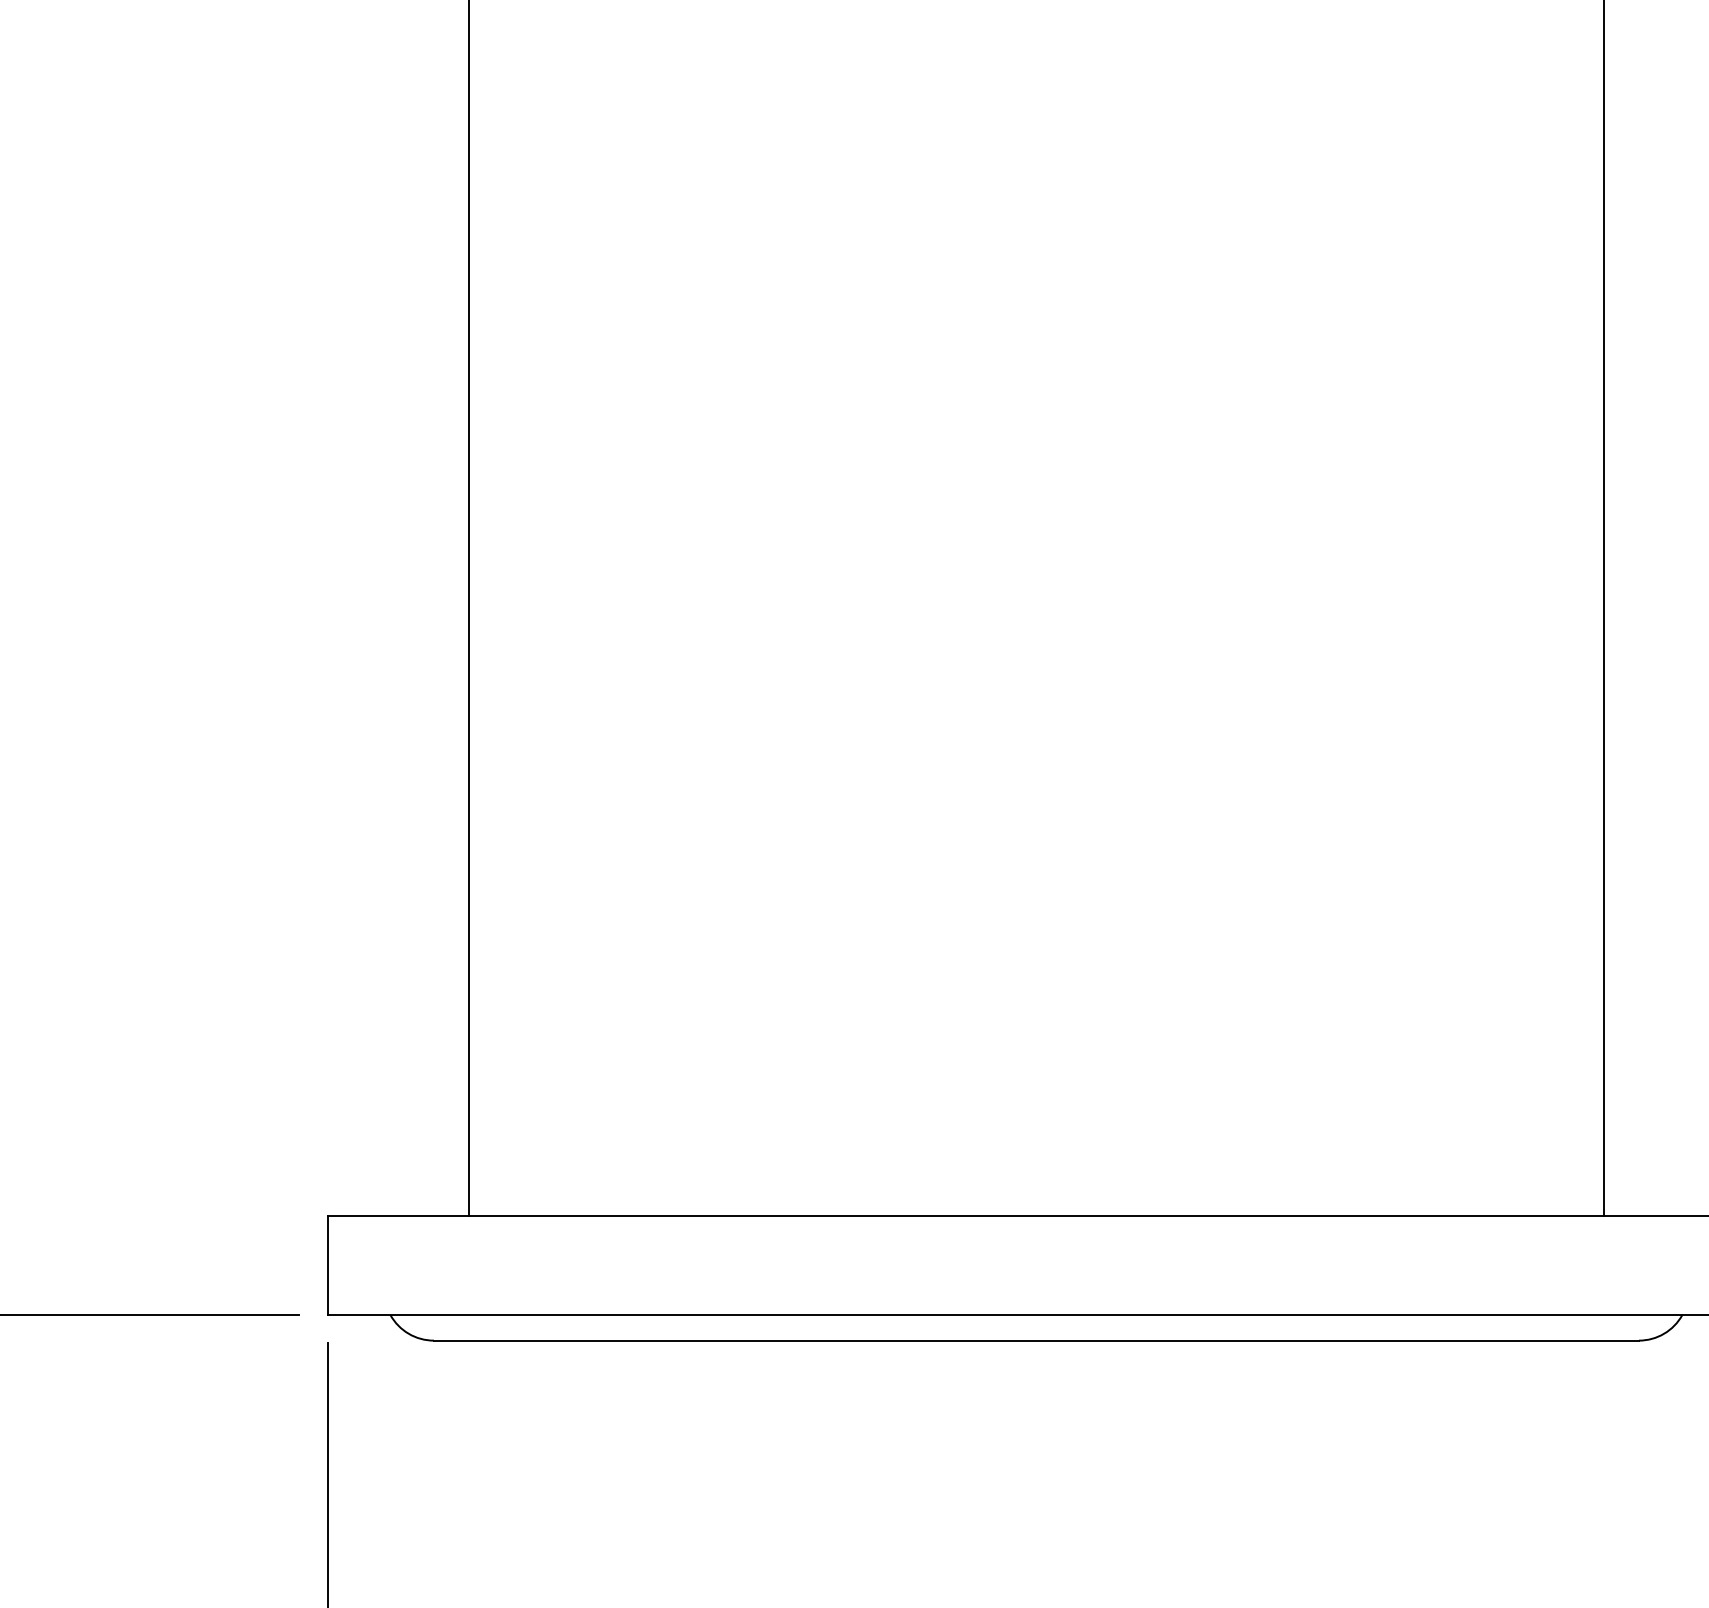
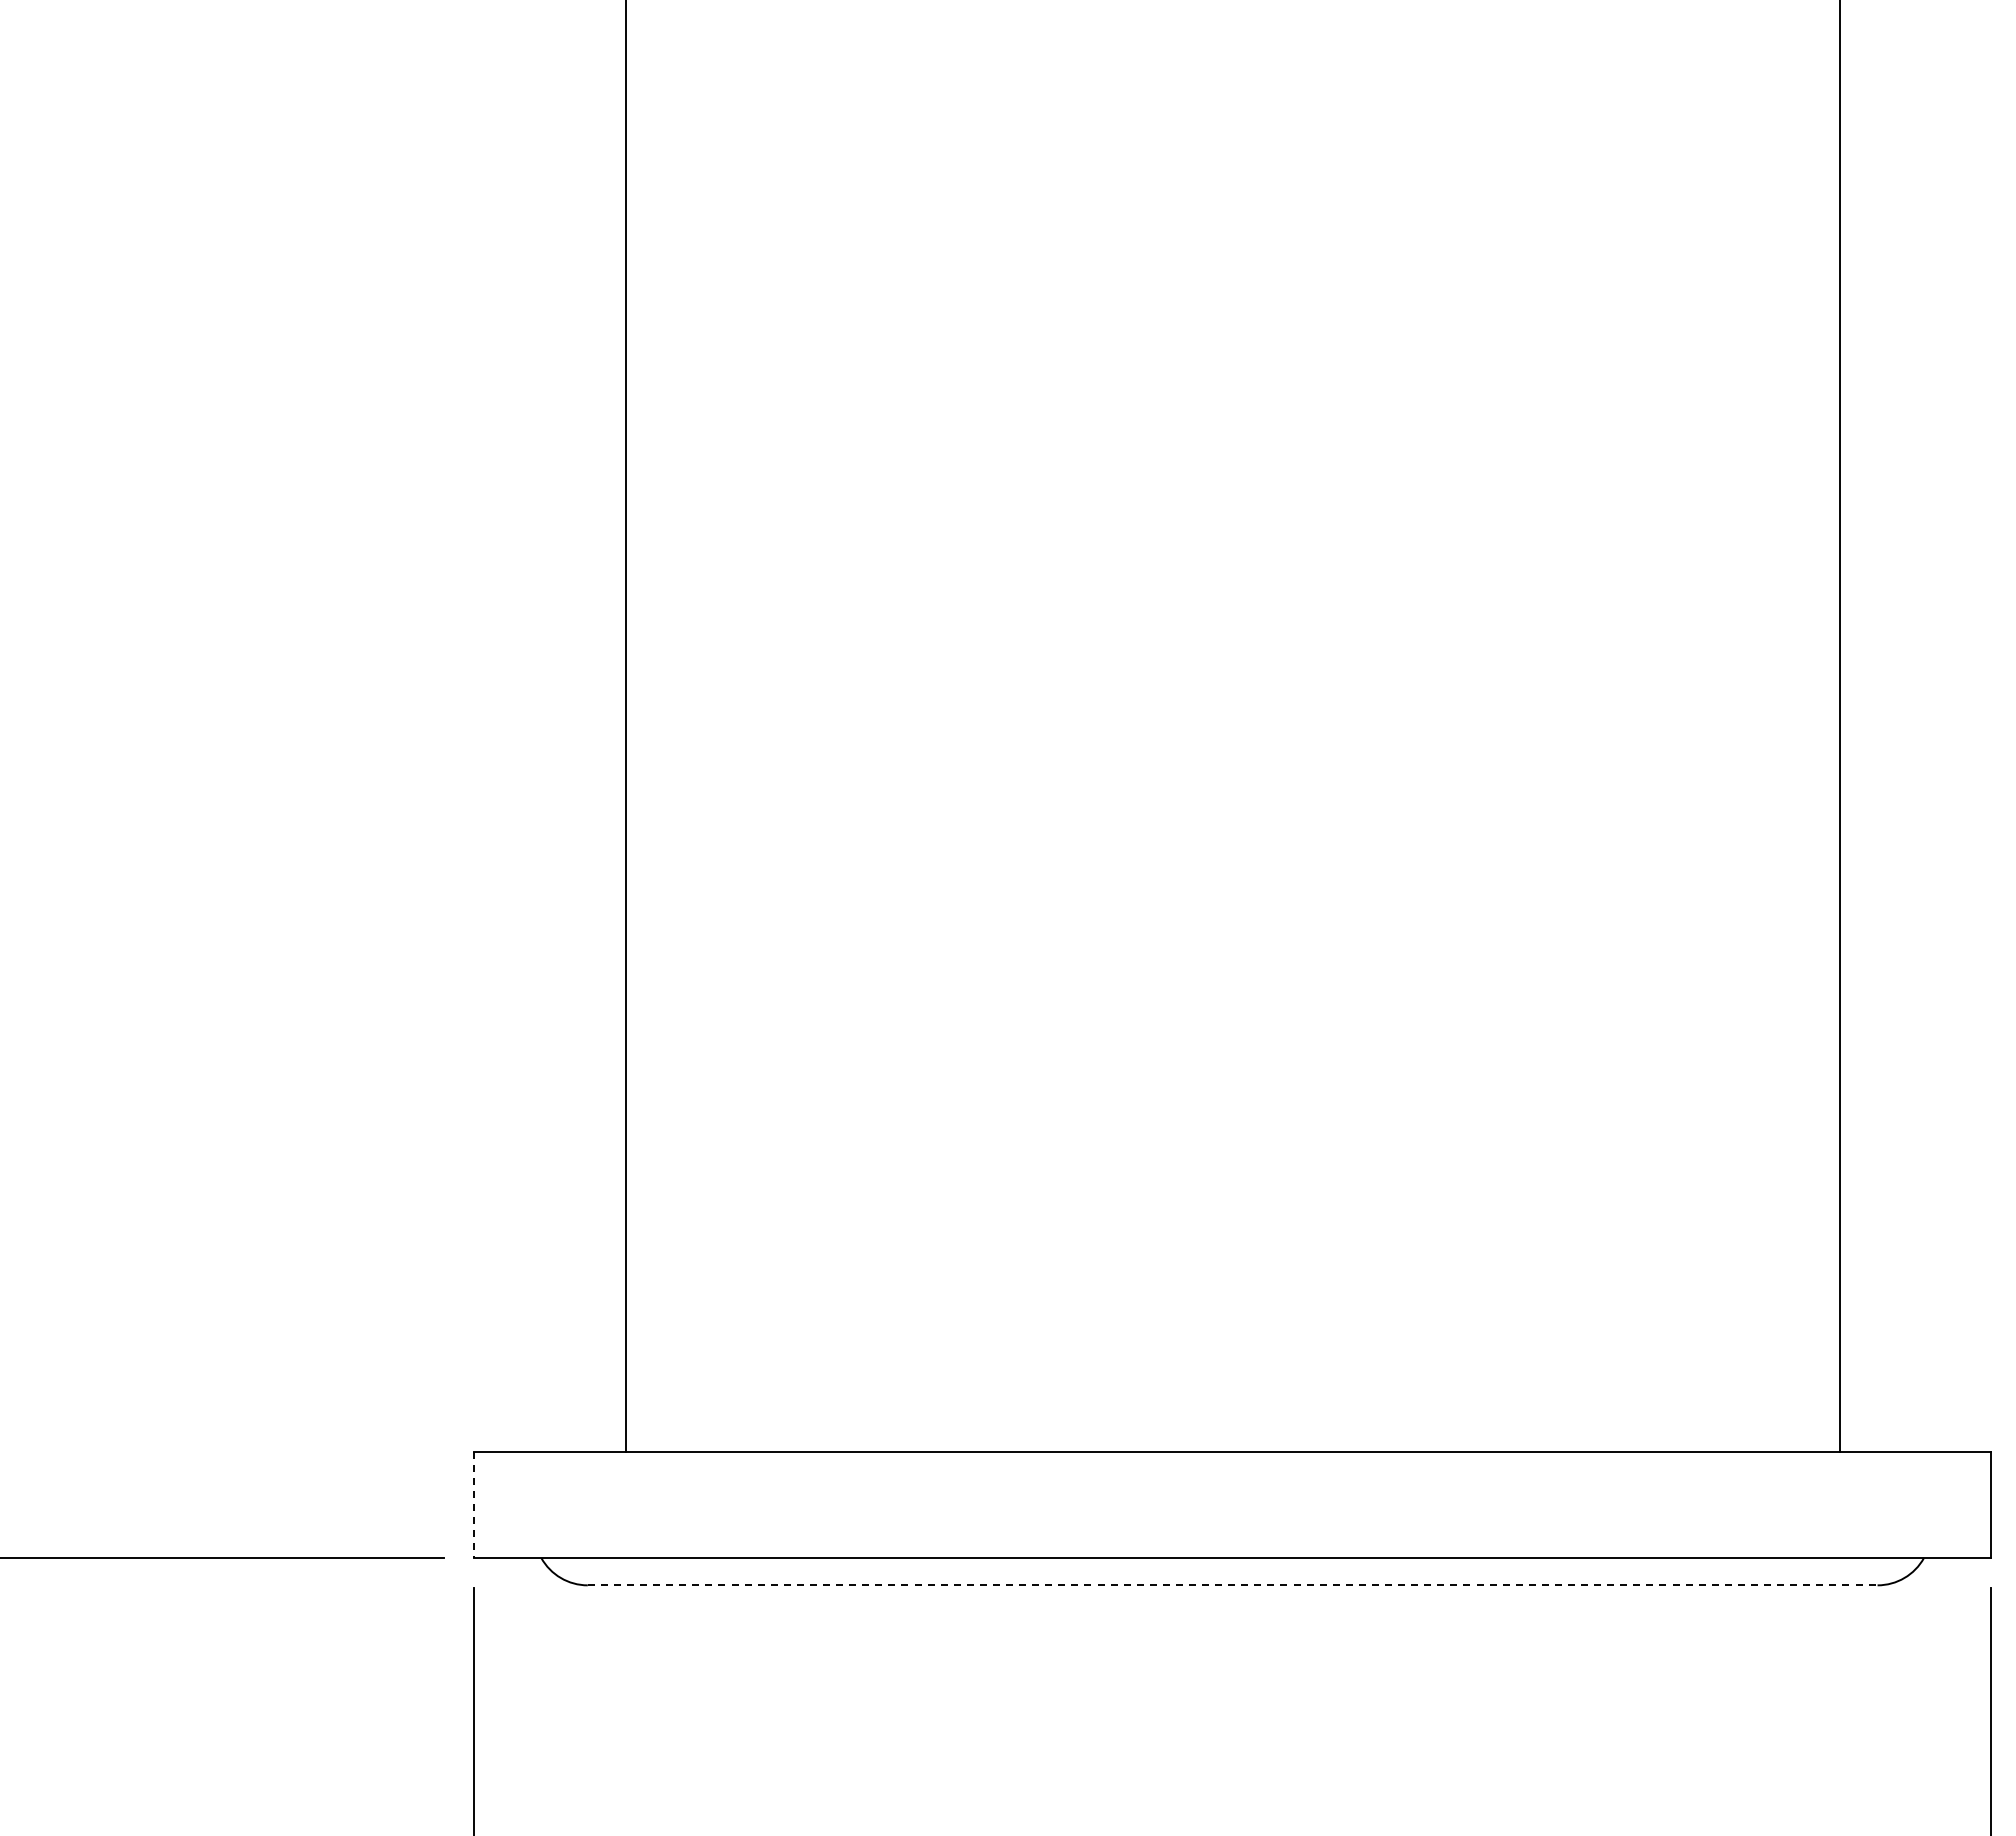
line: (327, 1266) -> (473, 1505), solid -> dashed
line: (1036, 1340) -> (1232, 1585), solid -> dashed

